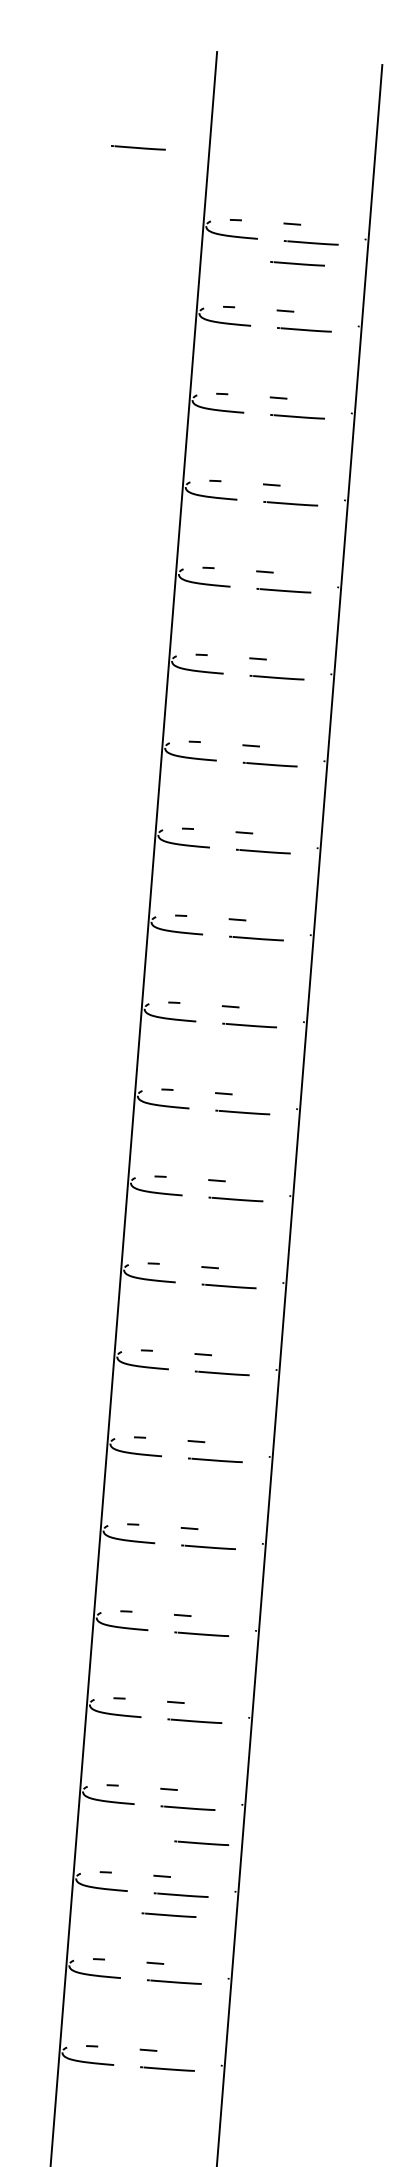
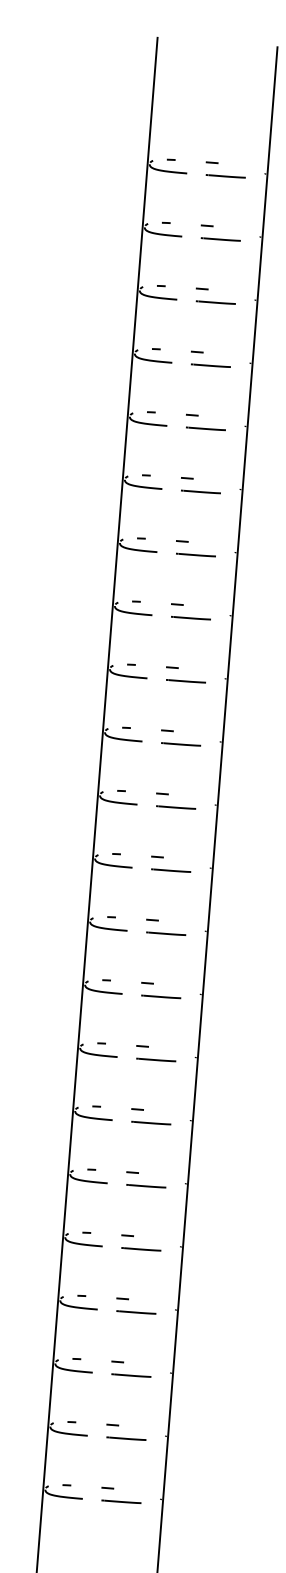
line: (138, 147) -> (100, 107), removed
line: (297, 263) -> (215, 191), removed
line: (201, 1842) -> (146, 1337), removed
line: (168, 1914) -> (122, 1389), removed

